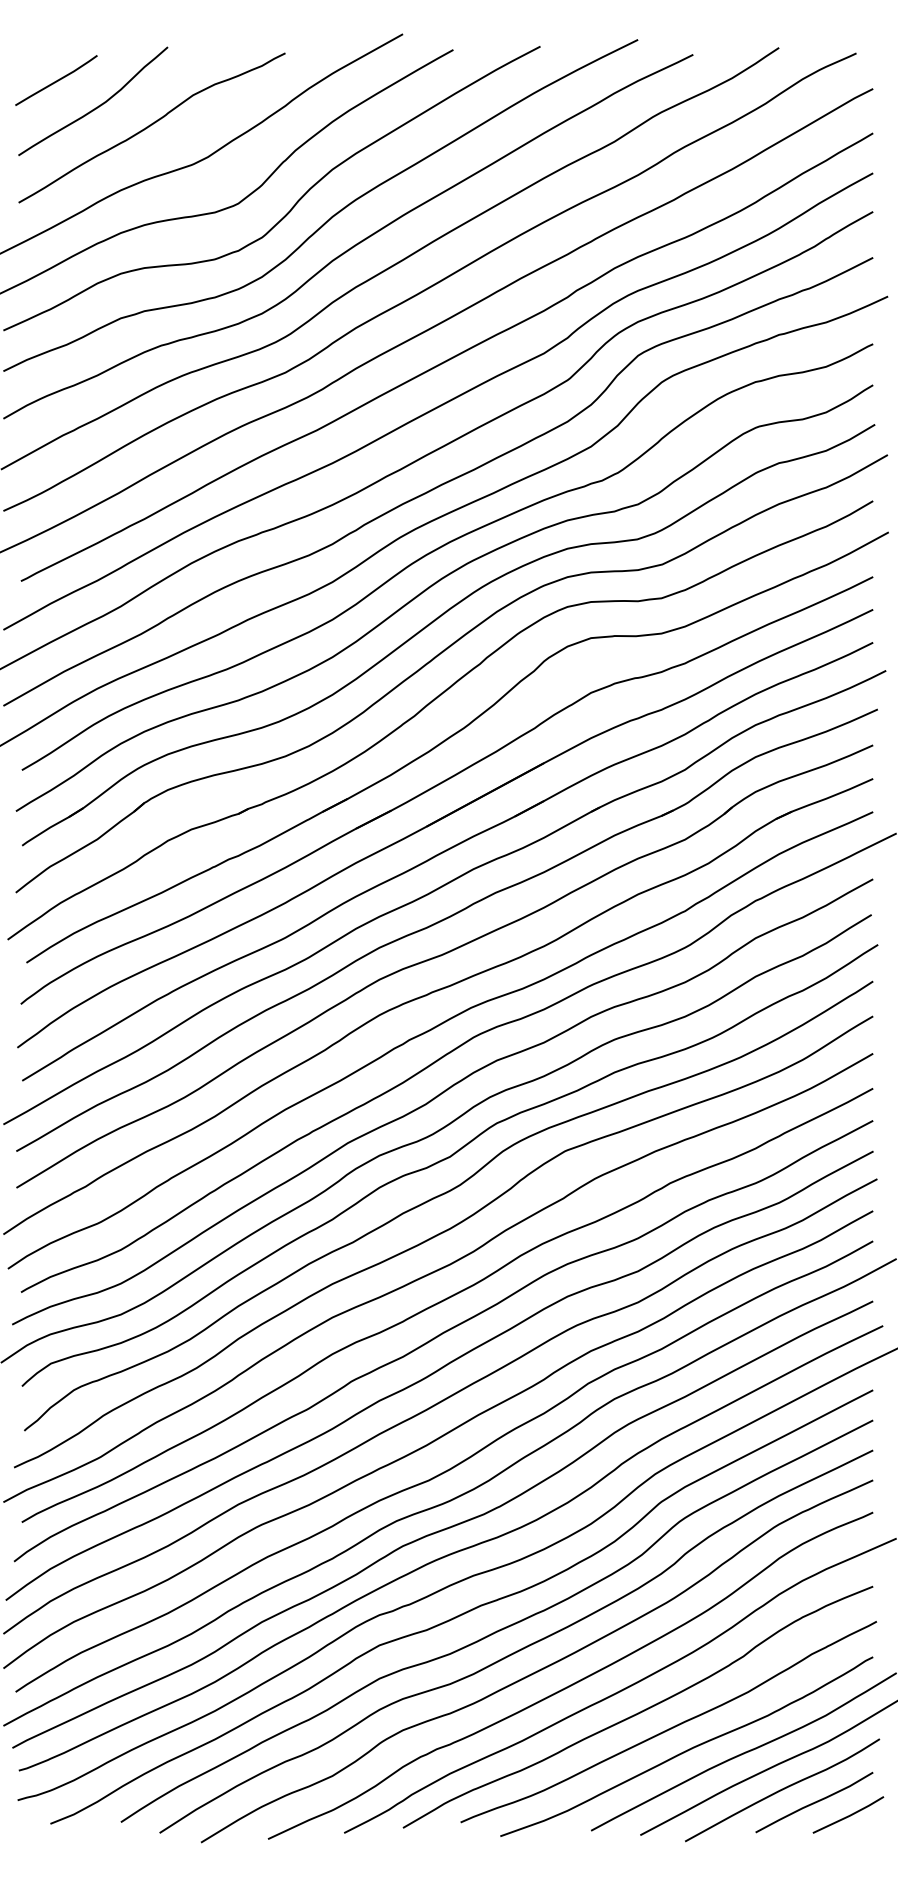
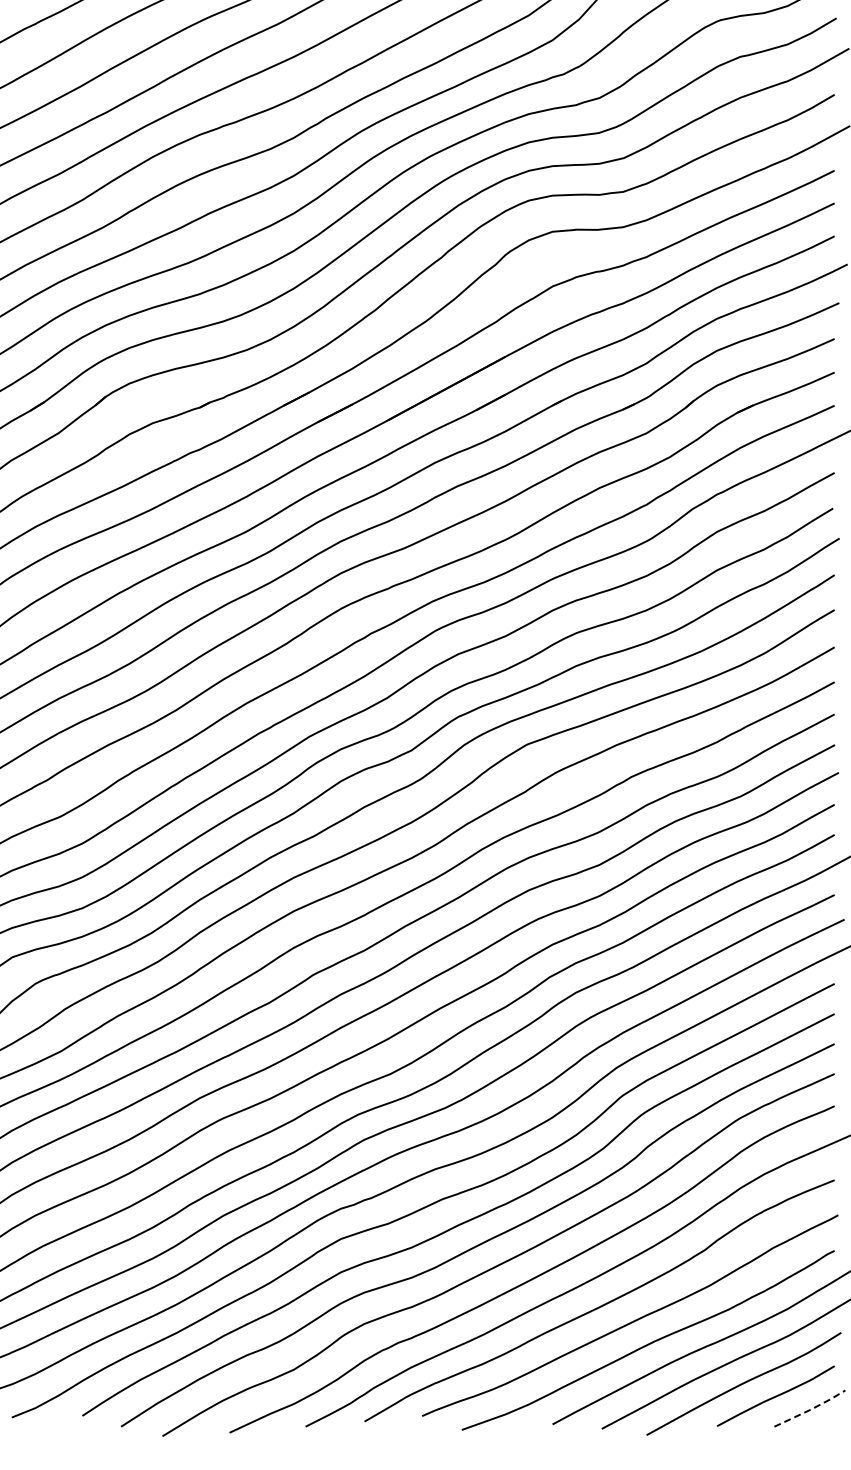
line: (849, 1815) -> (810, 1409), solid -> dashed

